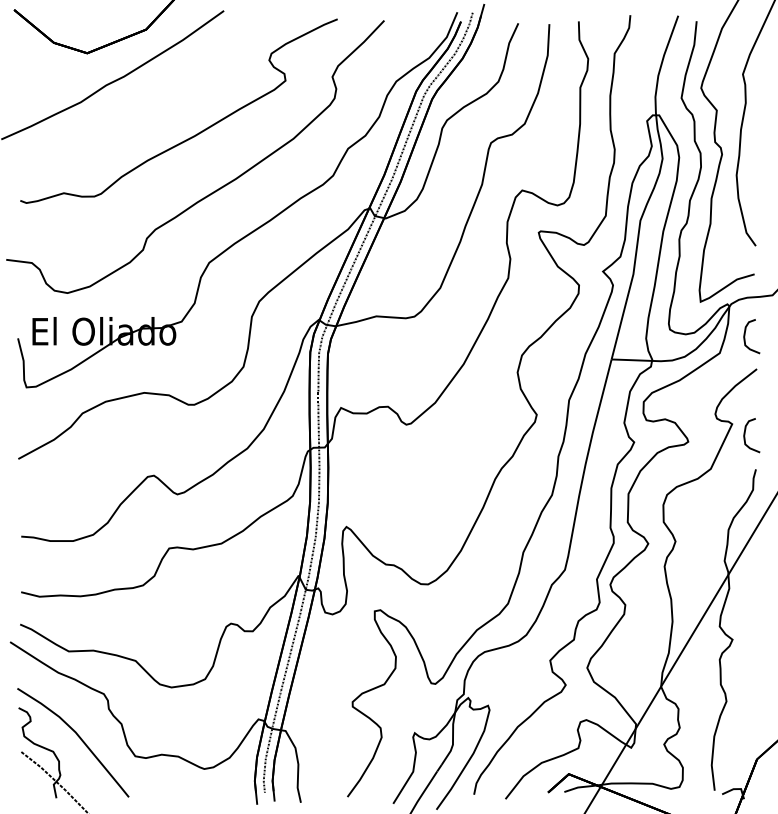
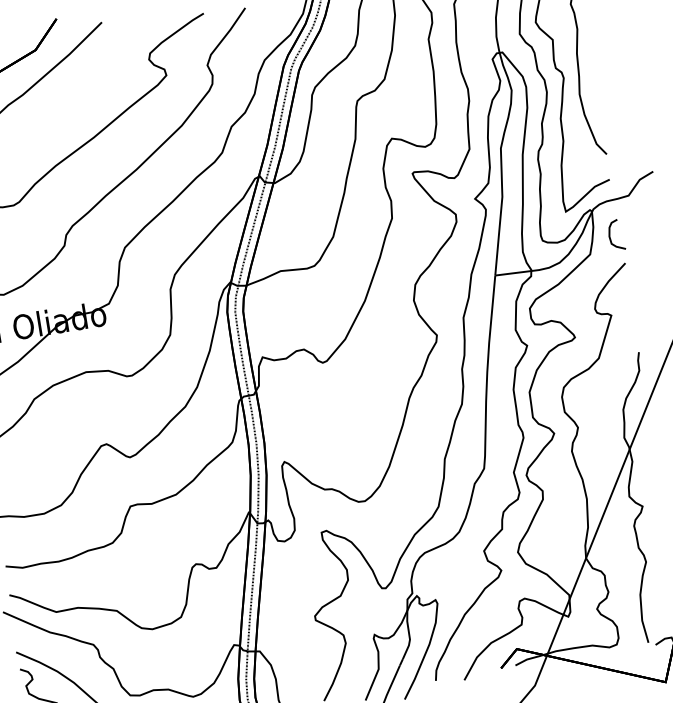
curve: (745, 435) -> (624, 323), removed

